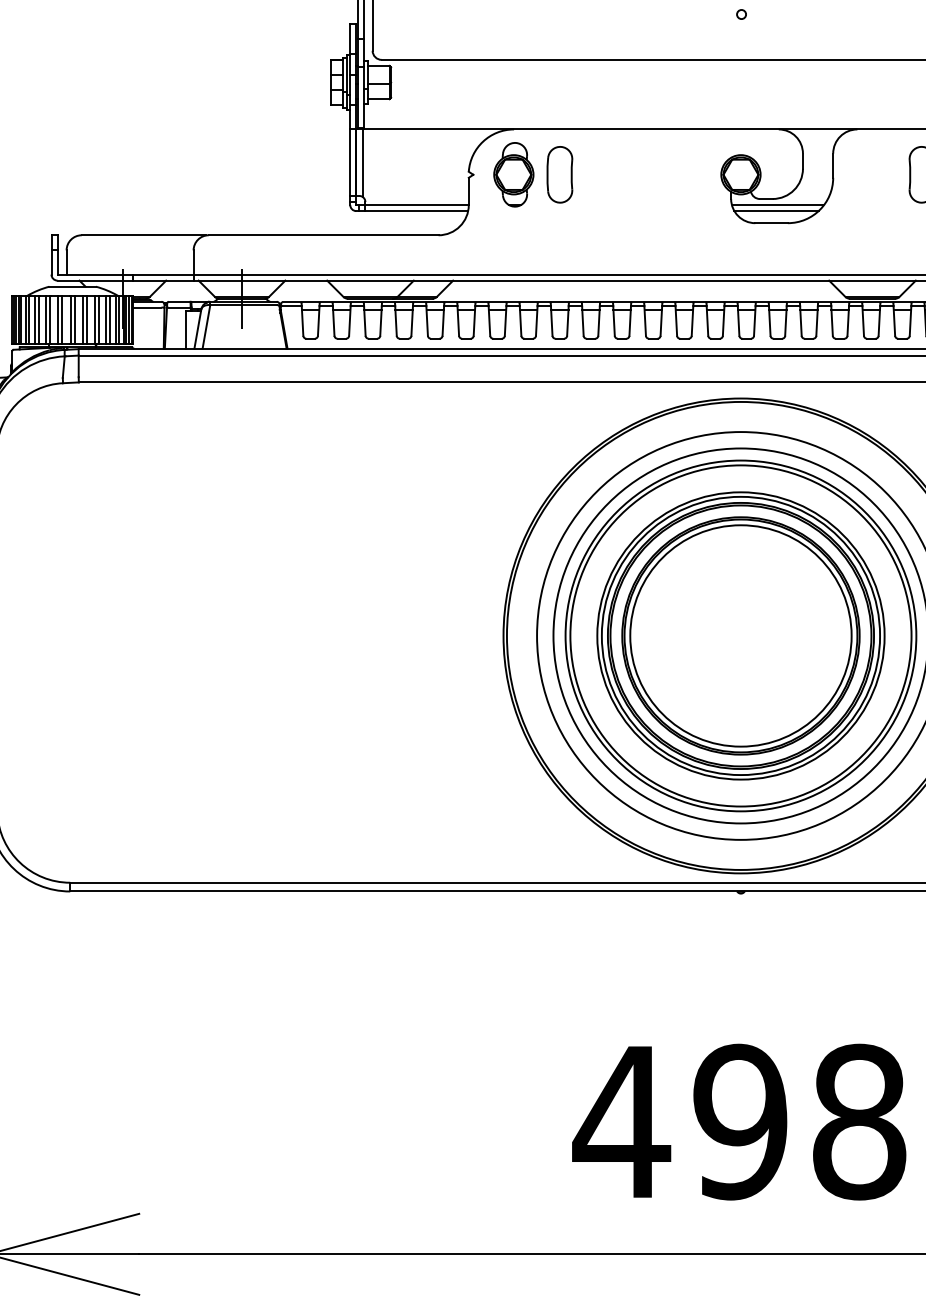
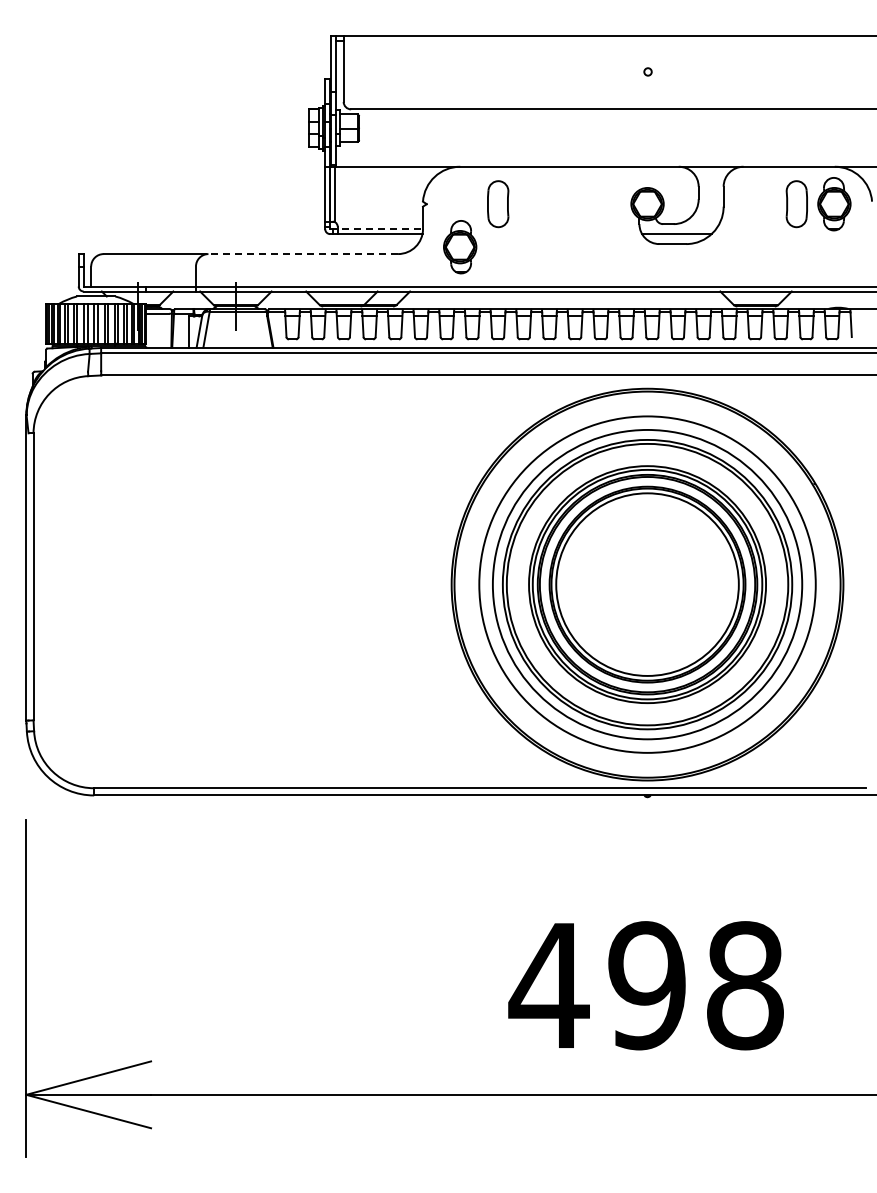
part: (514, 175) -> (460, 247), moved
line: (413, 205) -> (377, 229), solid -> dashed
line: (778, 205) -> (678, 229), removed
line: (323, 235) -> (303, 254), solid -> dashed

